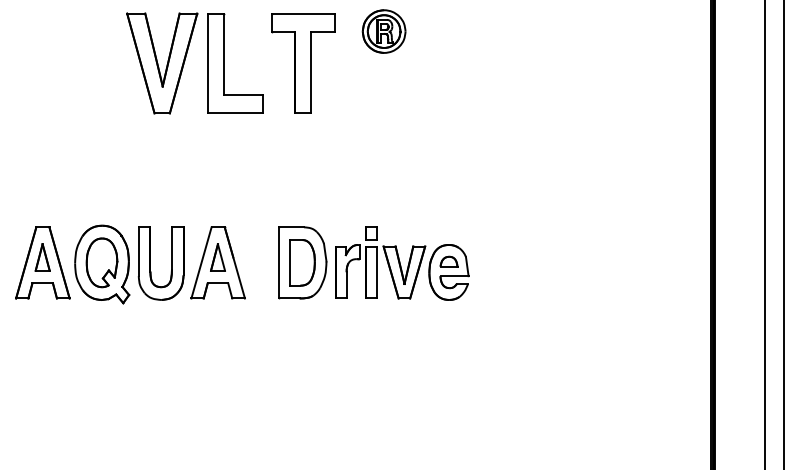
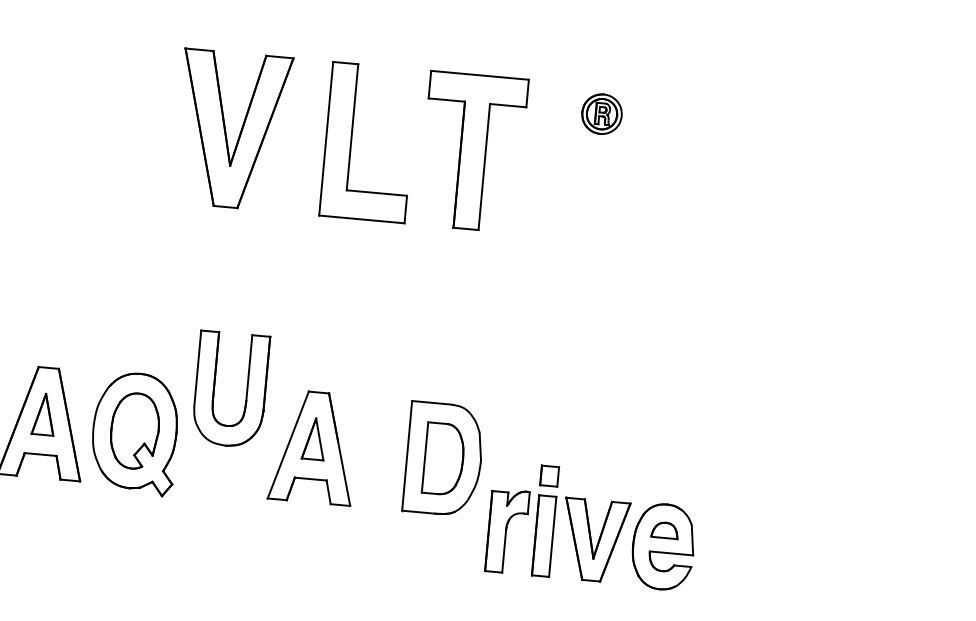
part: (383, 31) -> (601, 114), size x0.6
part: (162, 63) -> (232, 130), moved
part: (150, 263) -> (214, 387), moved
part: (402, 263) -> (593, 526), moved

